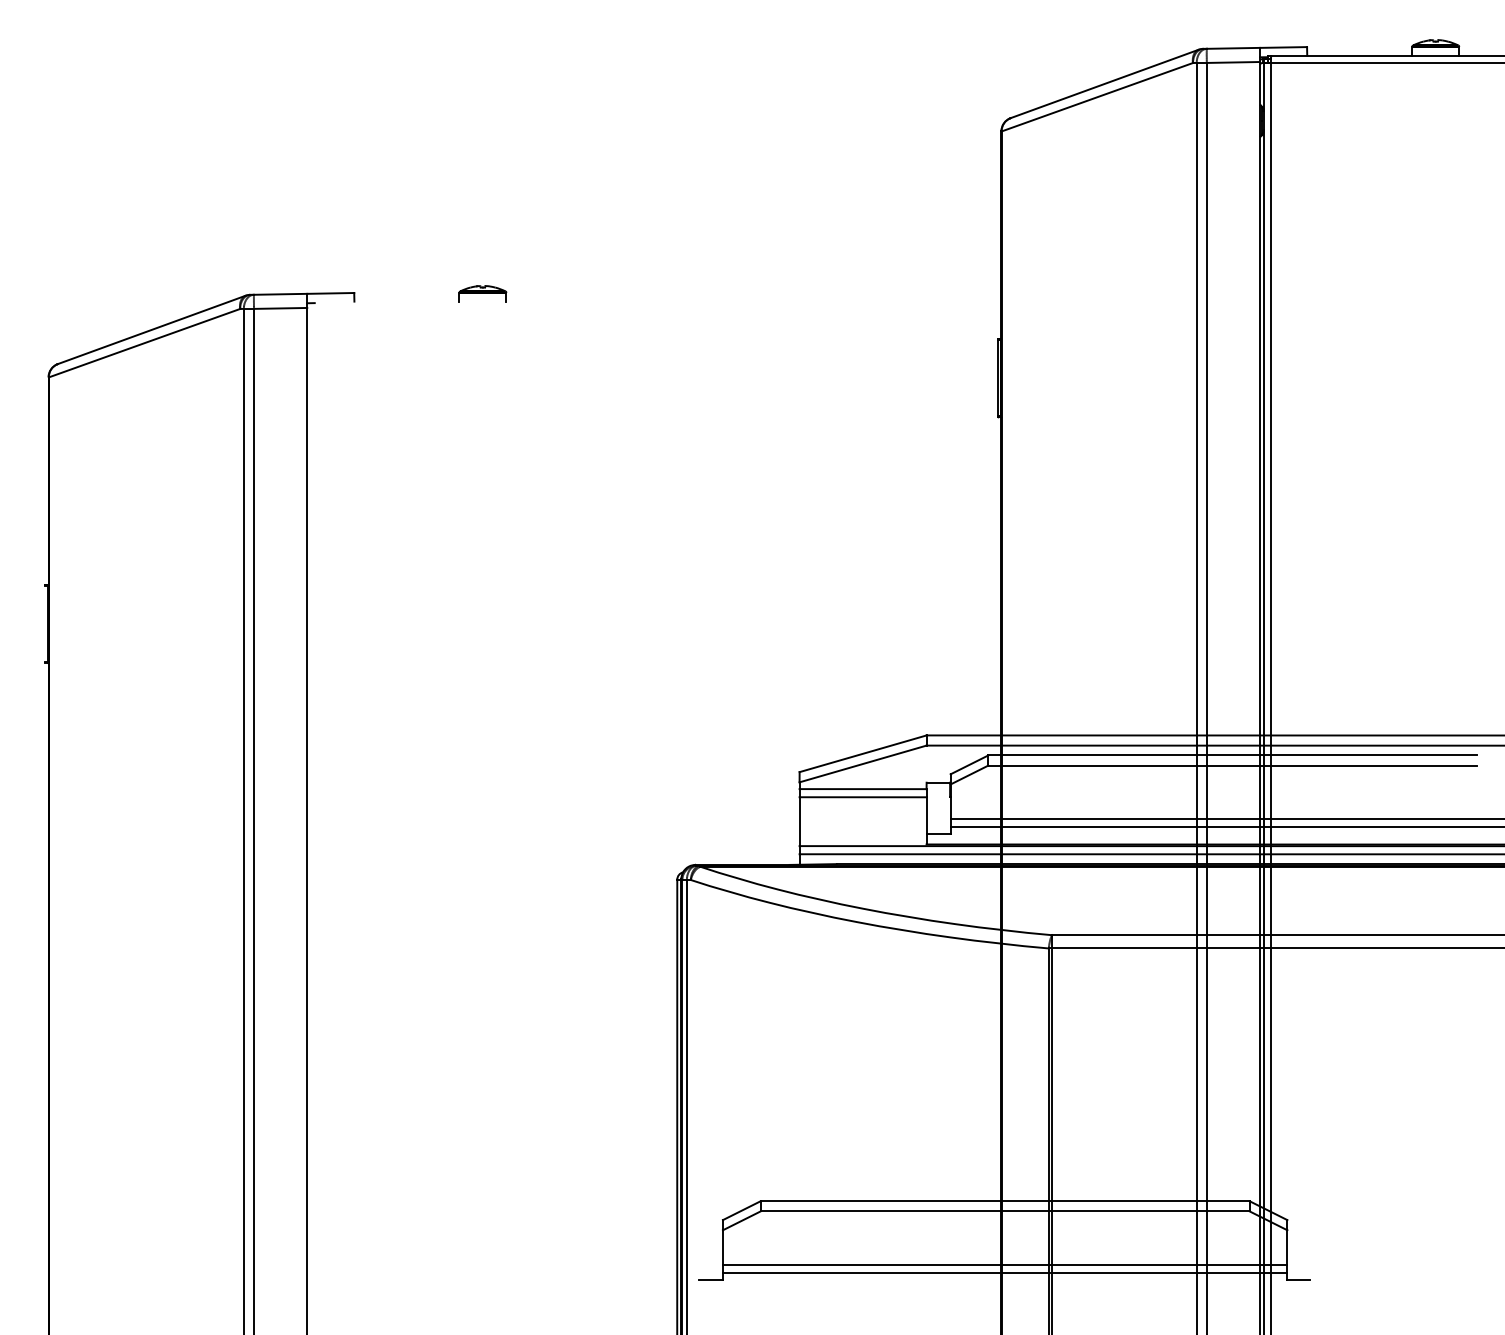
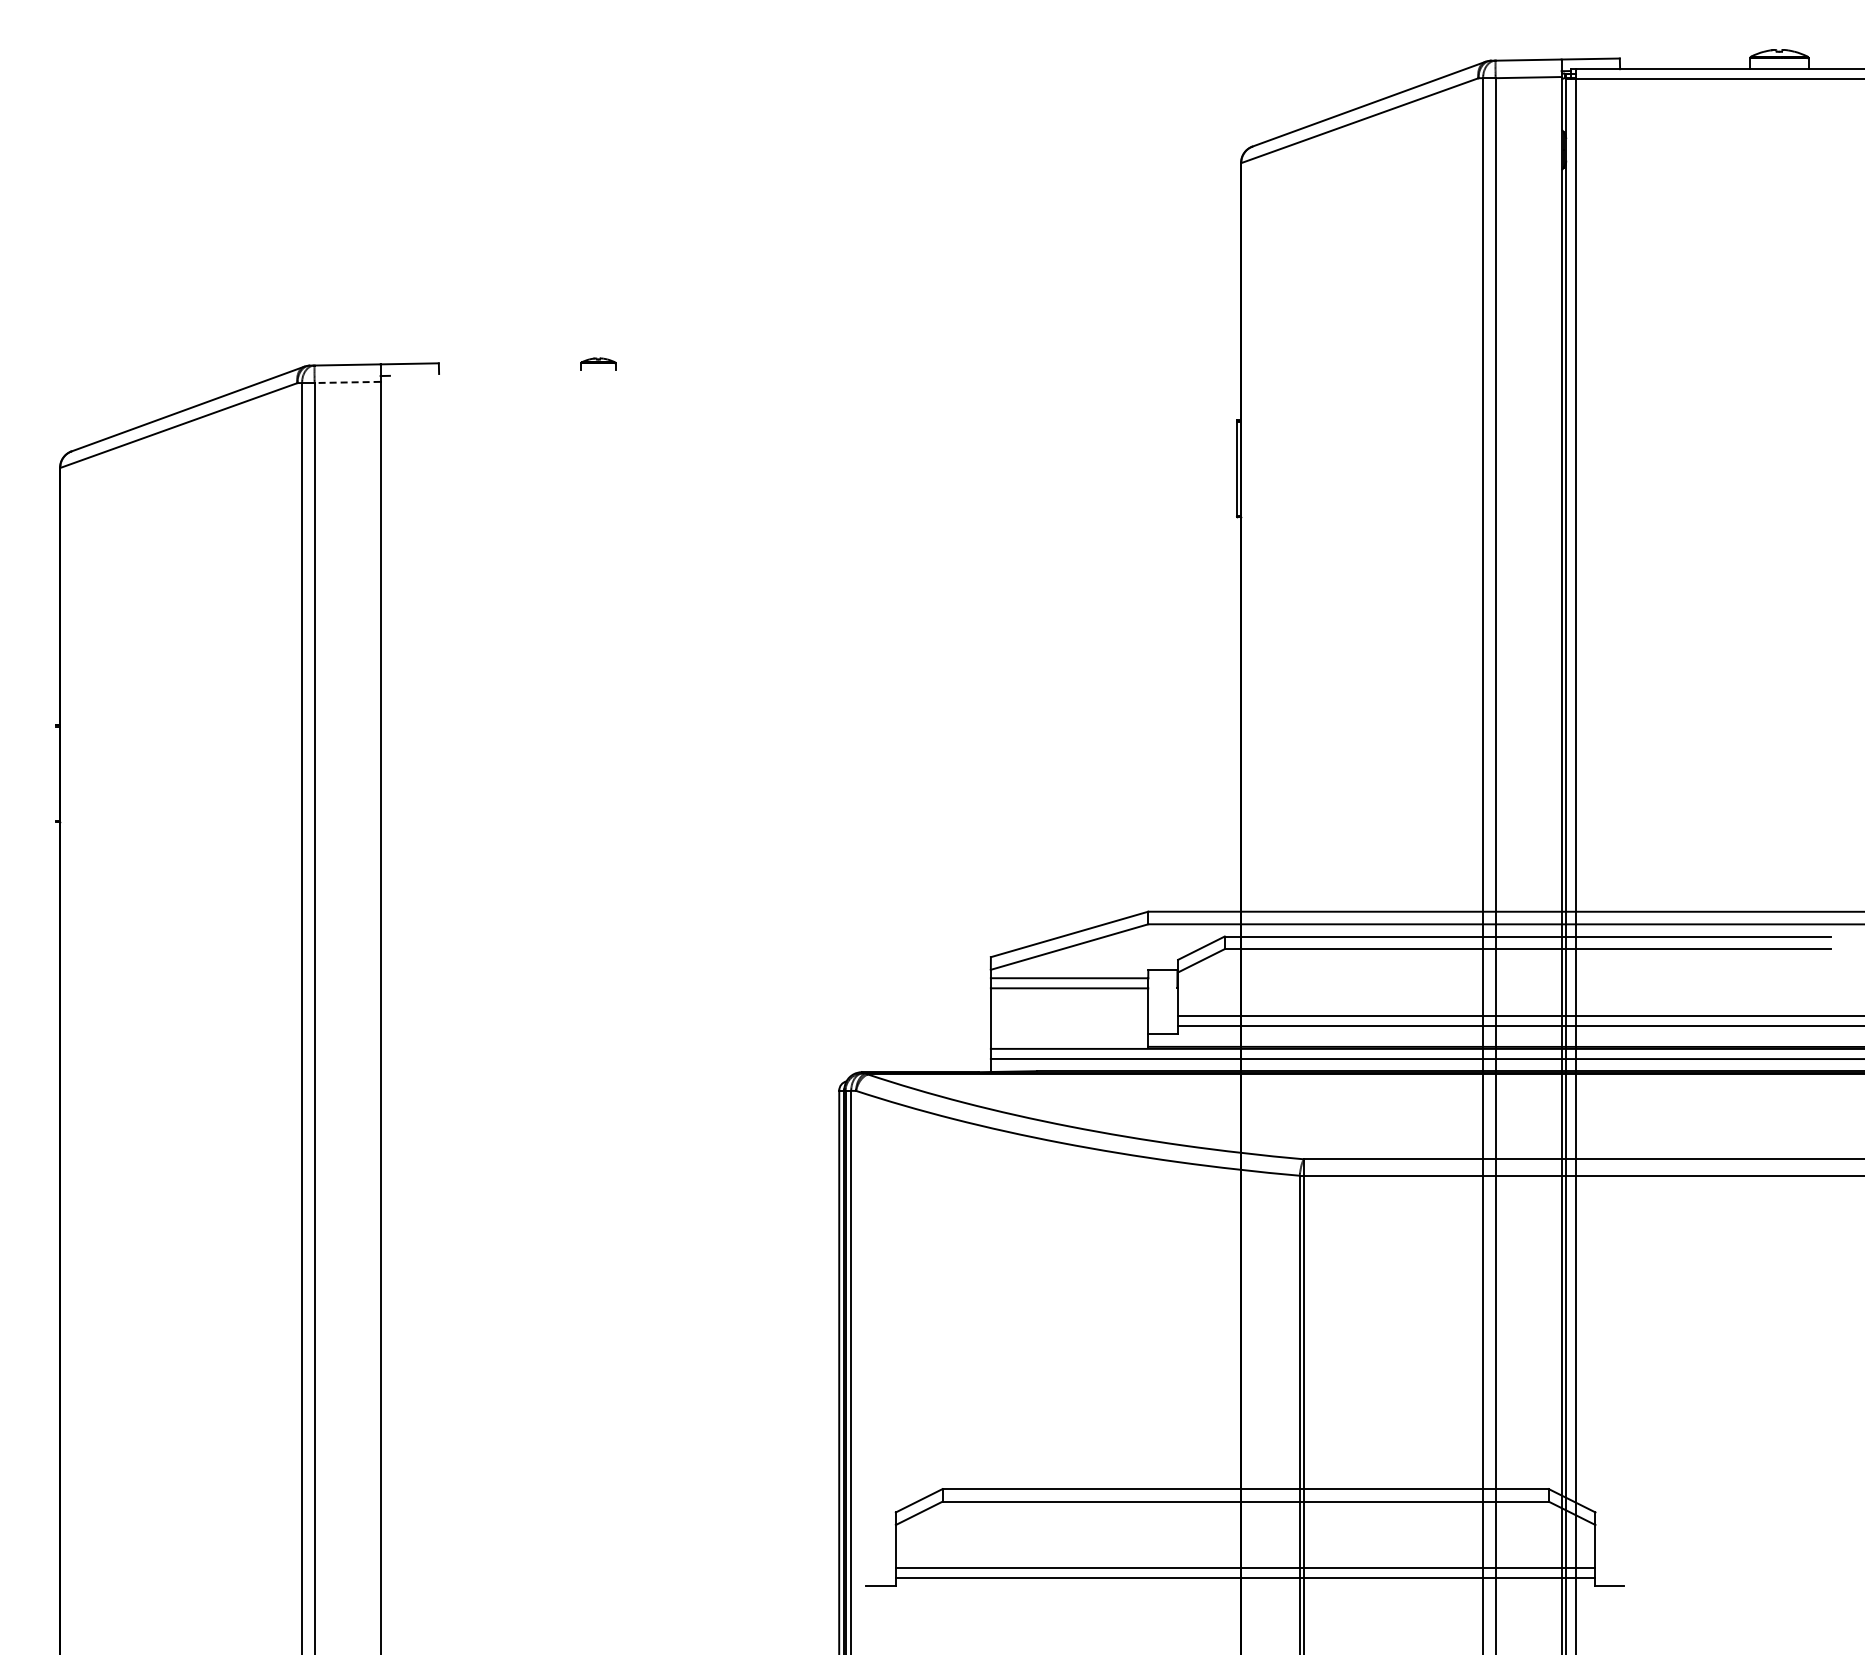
part: (483, 293) -> (598, 363), size x0.6
line: (280, 308) -> (347, 382), solid -> dashed

